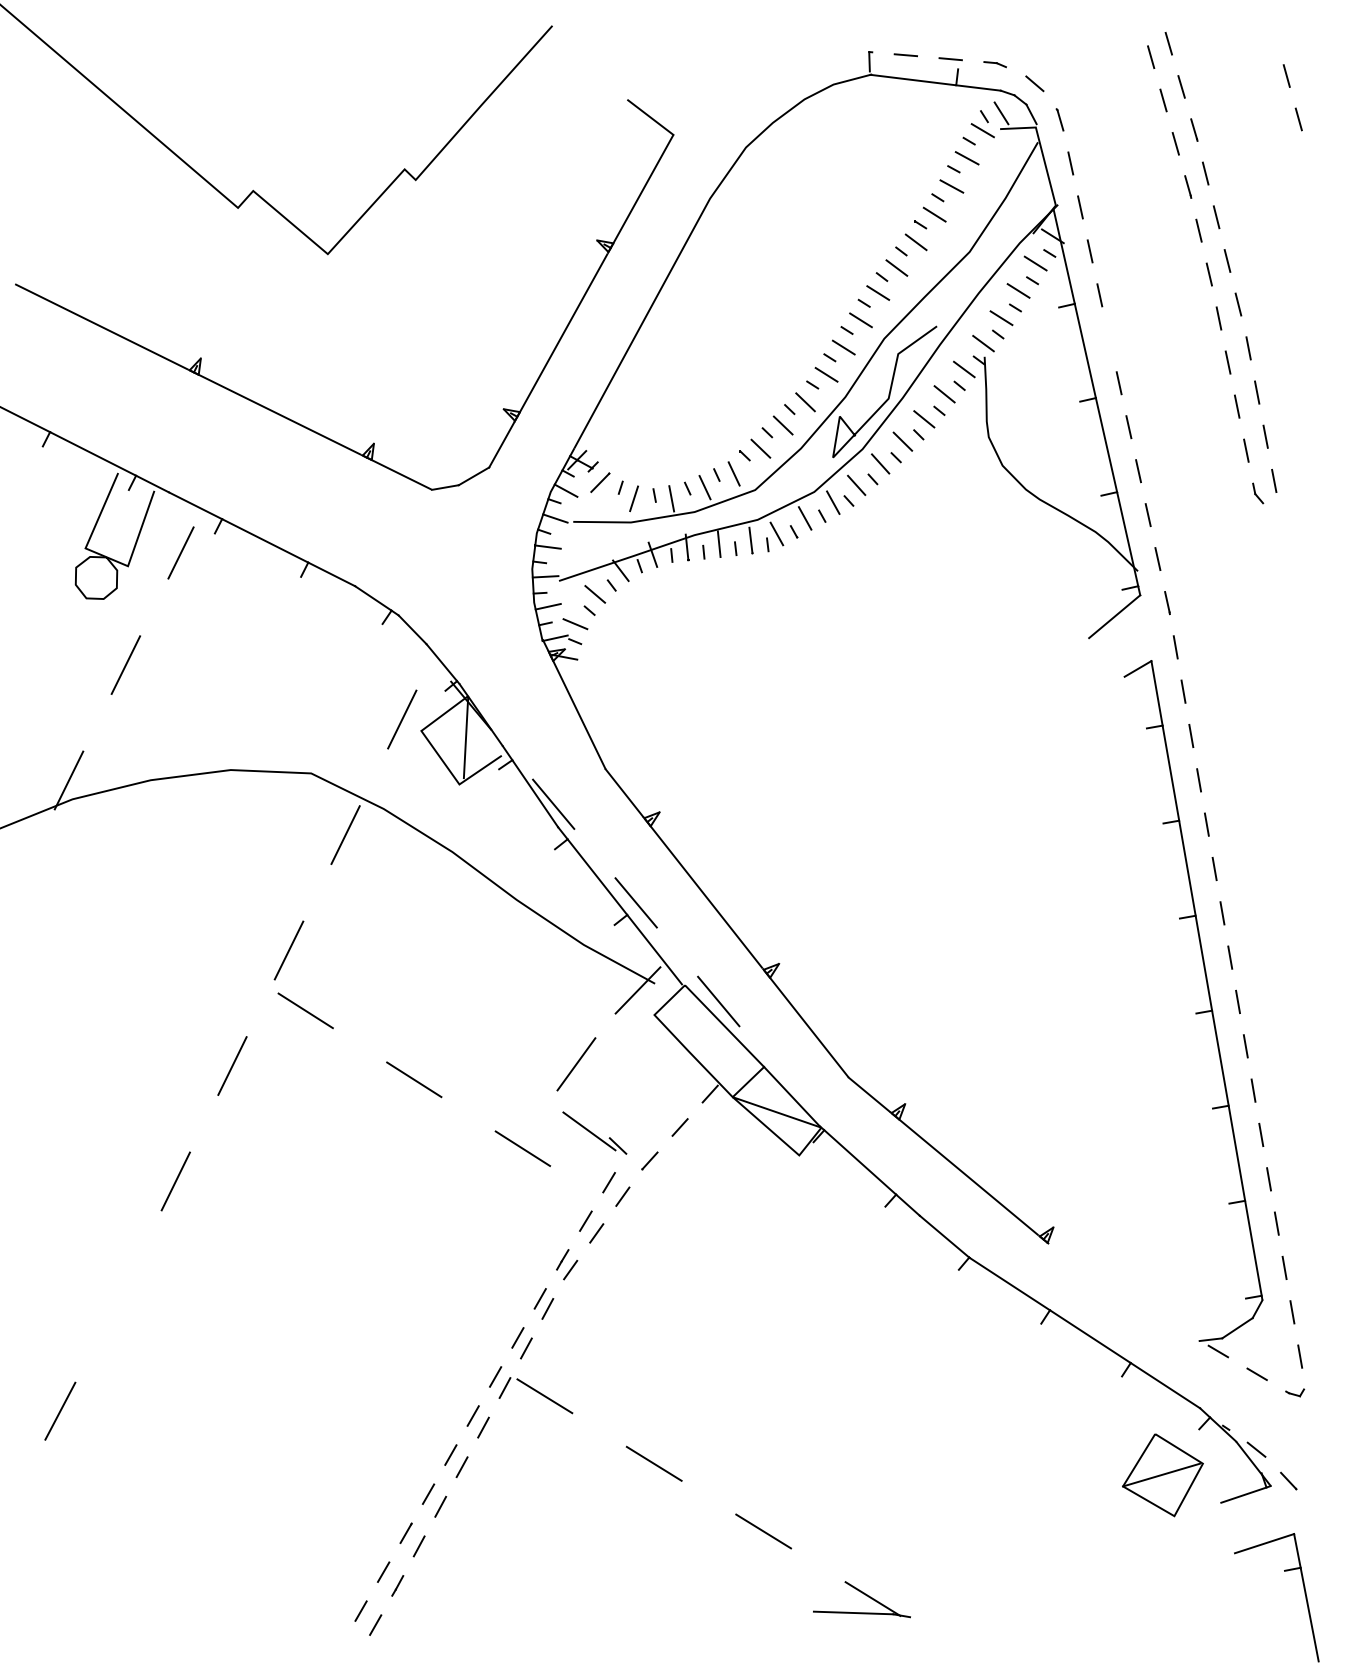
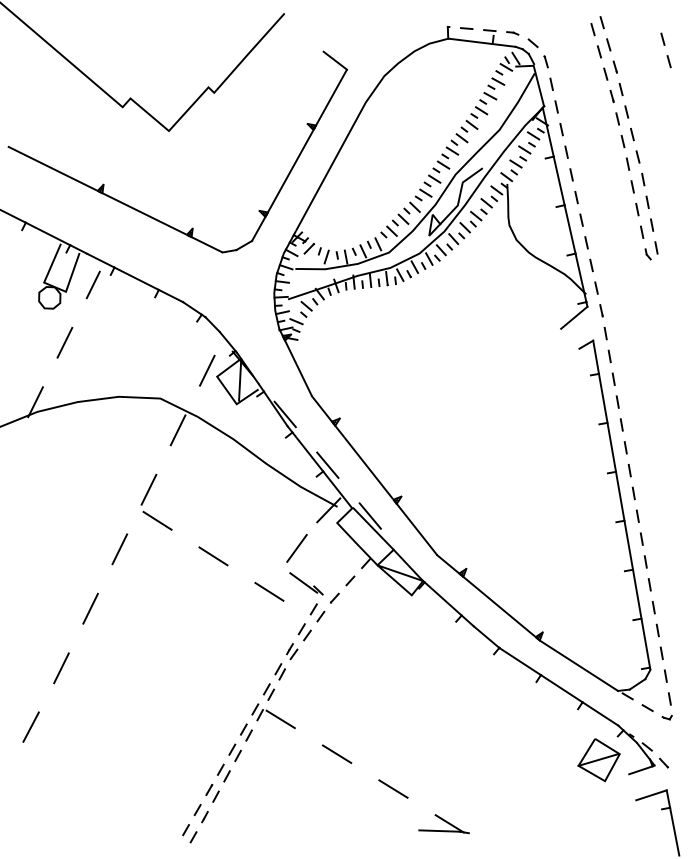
line: (1109, 338) -> (571, 174), added
line: (1124, 1291) -> (579, 665), added
line: (119, 1297) -> (61, 668), added

